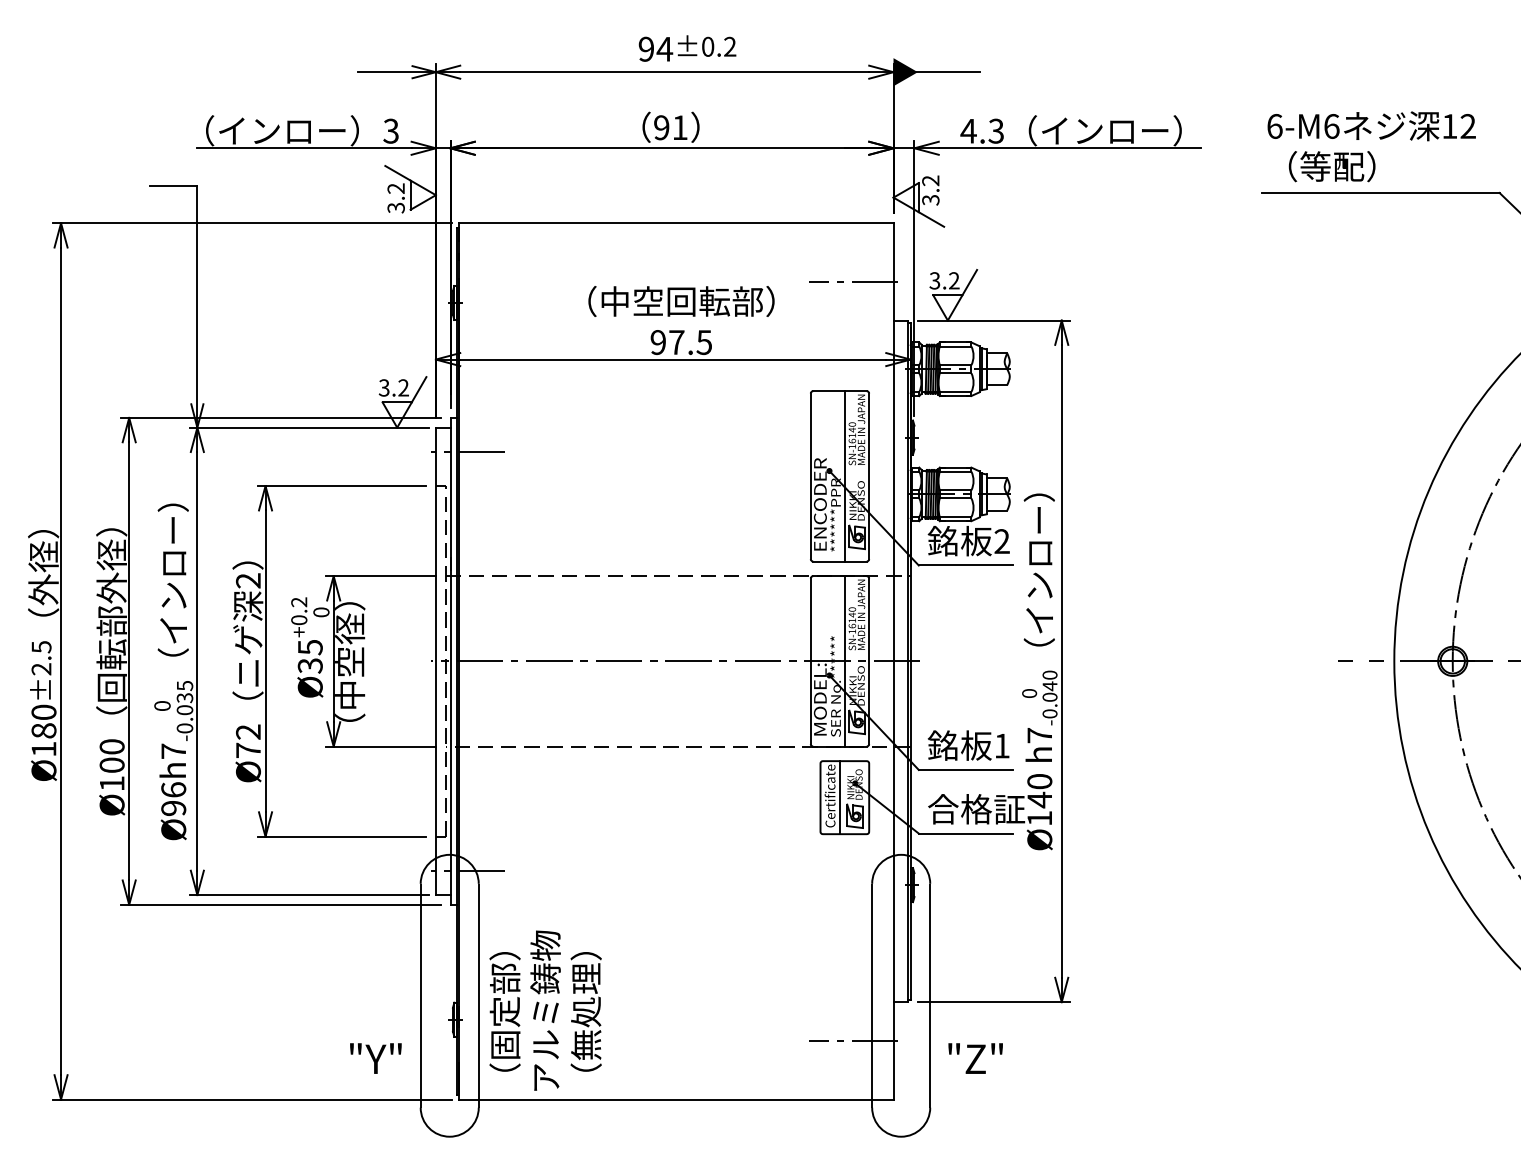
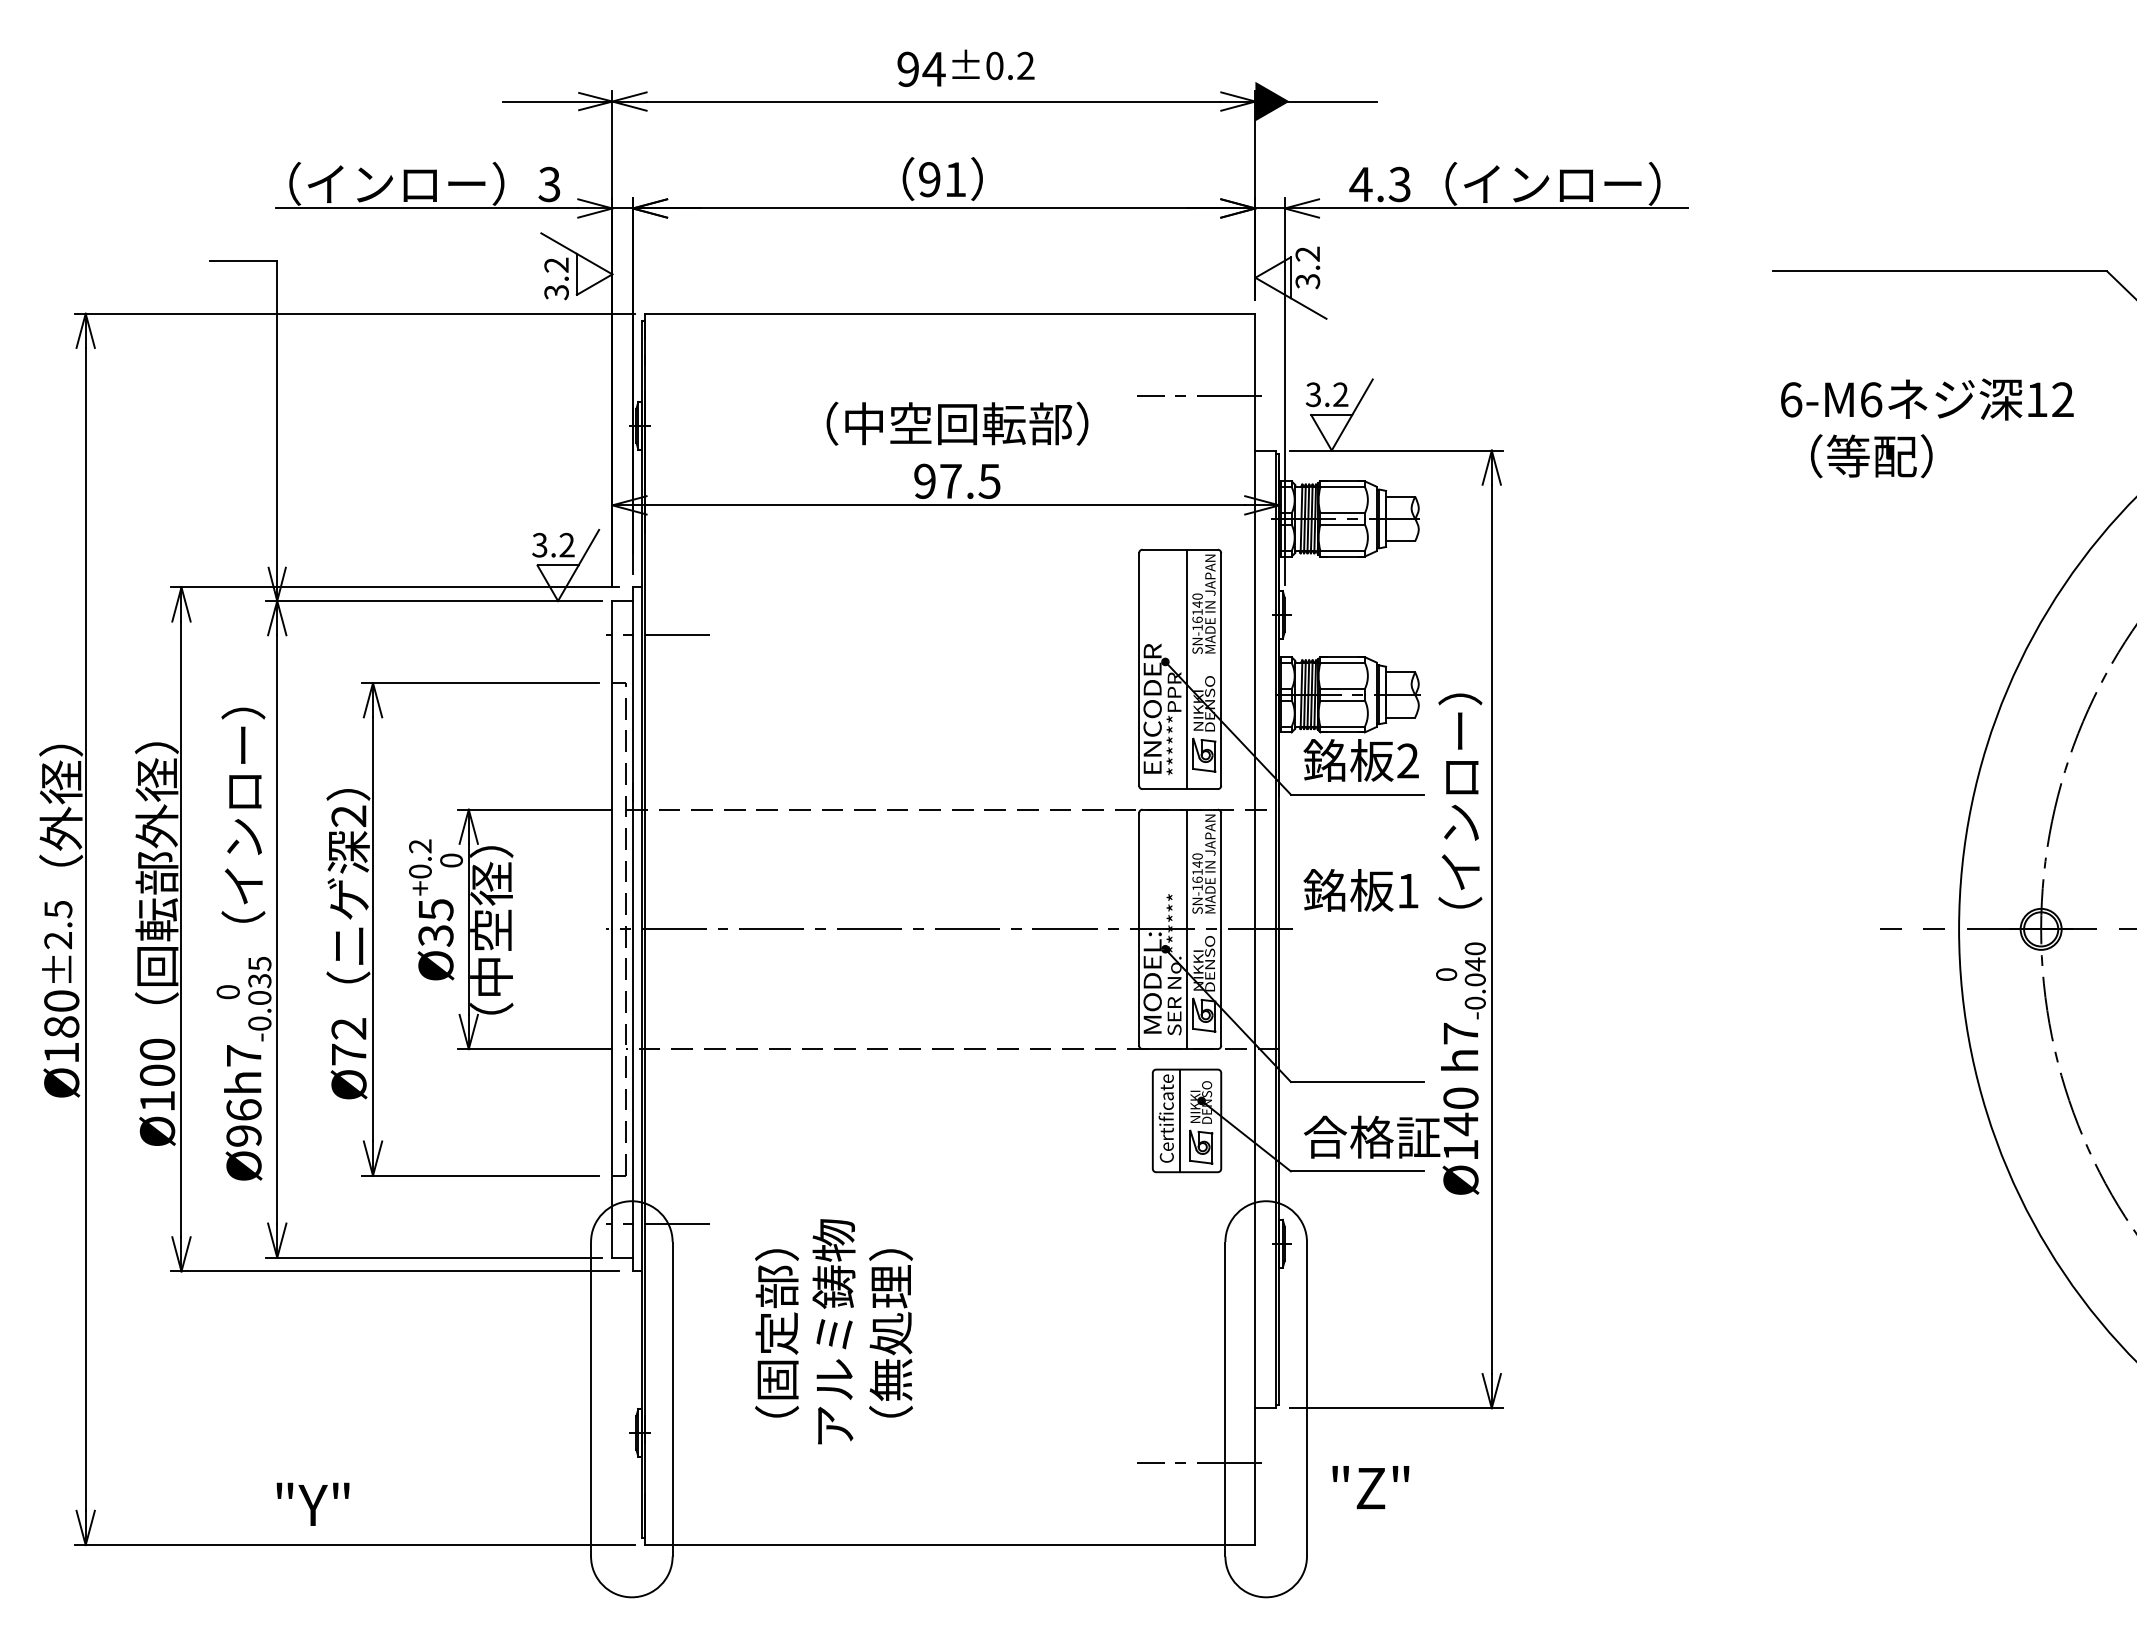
text: (1371, 146) -> (1927, 427), moved
text: (968, 745) -> (1360, 890), moved
text: (545, 1010) -> (833, 1331), moved
text: (375, 1058) -> (312, 1504), moved

